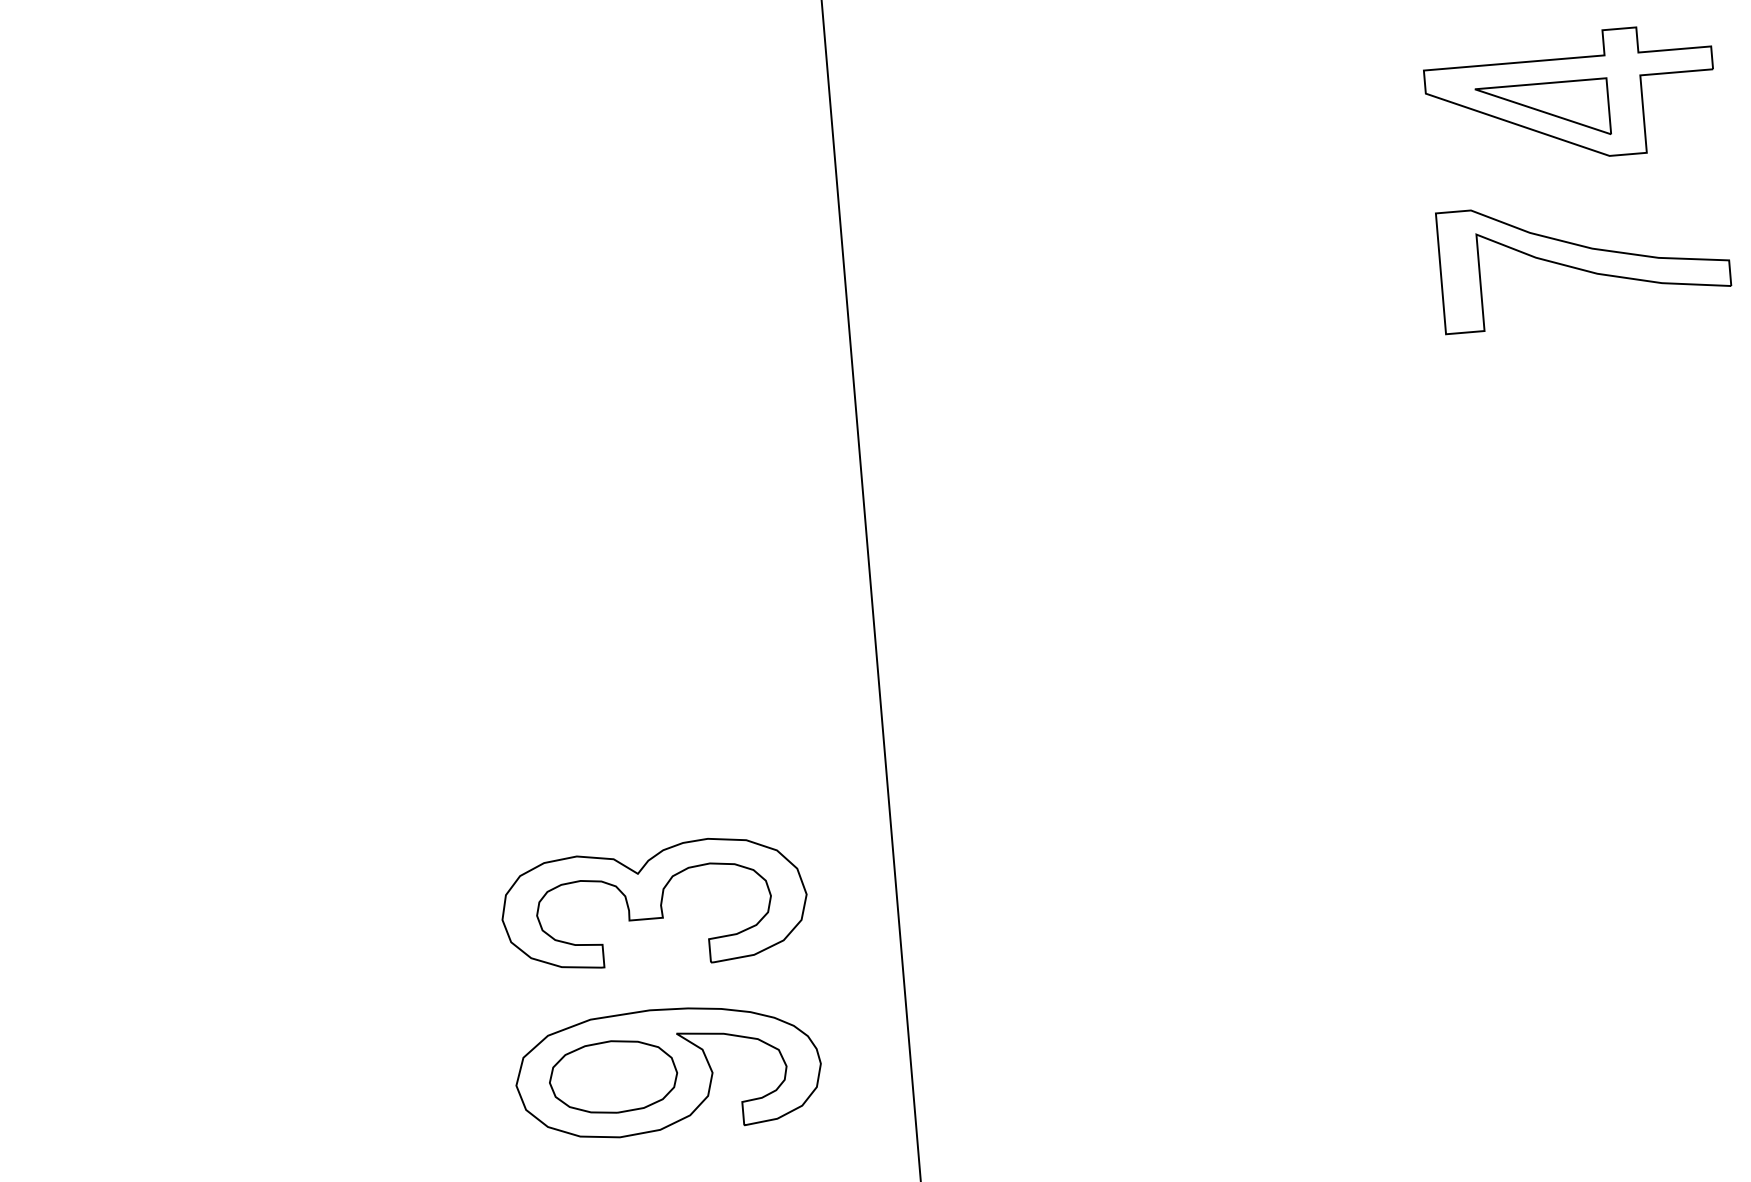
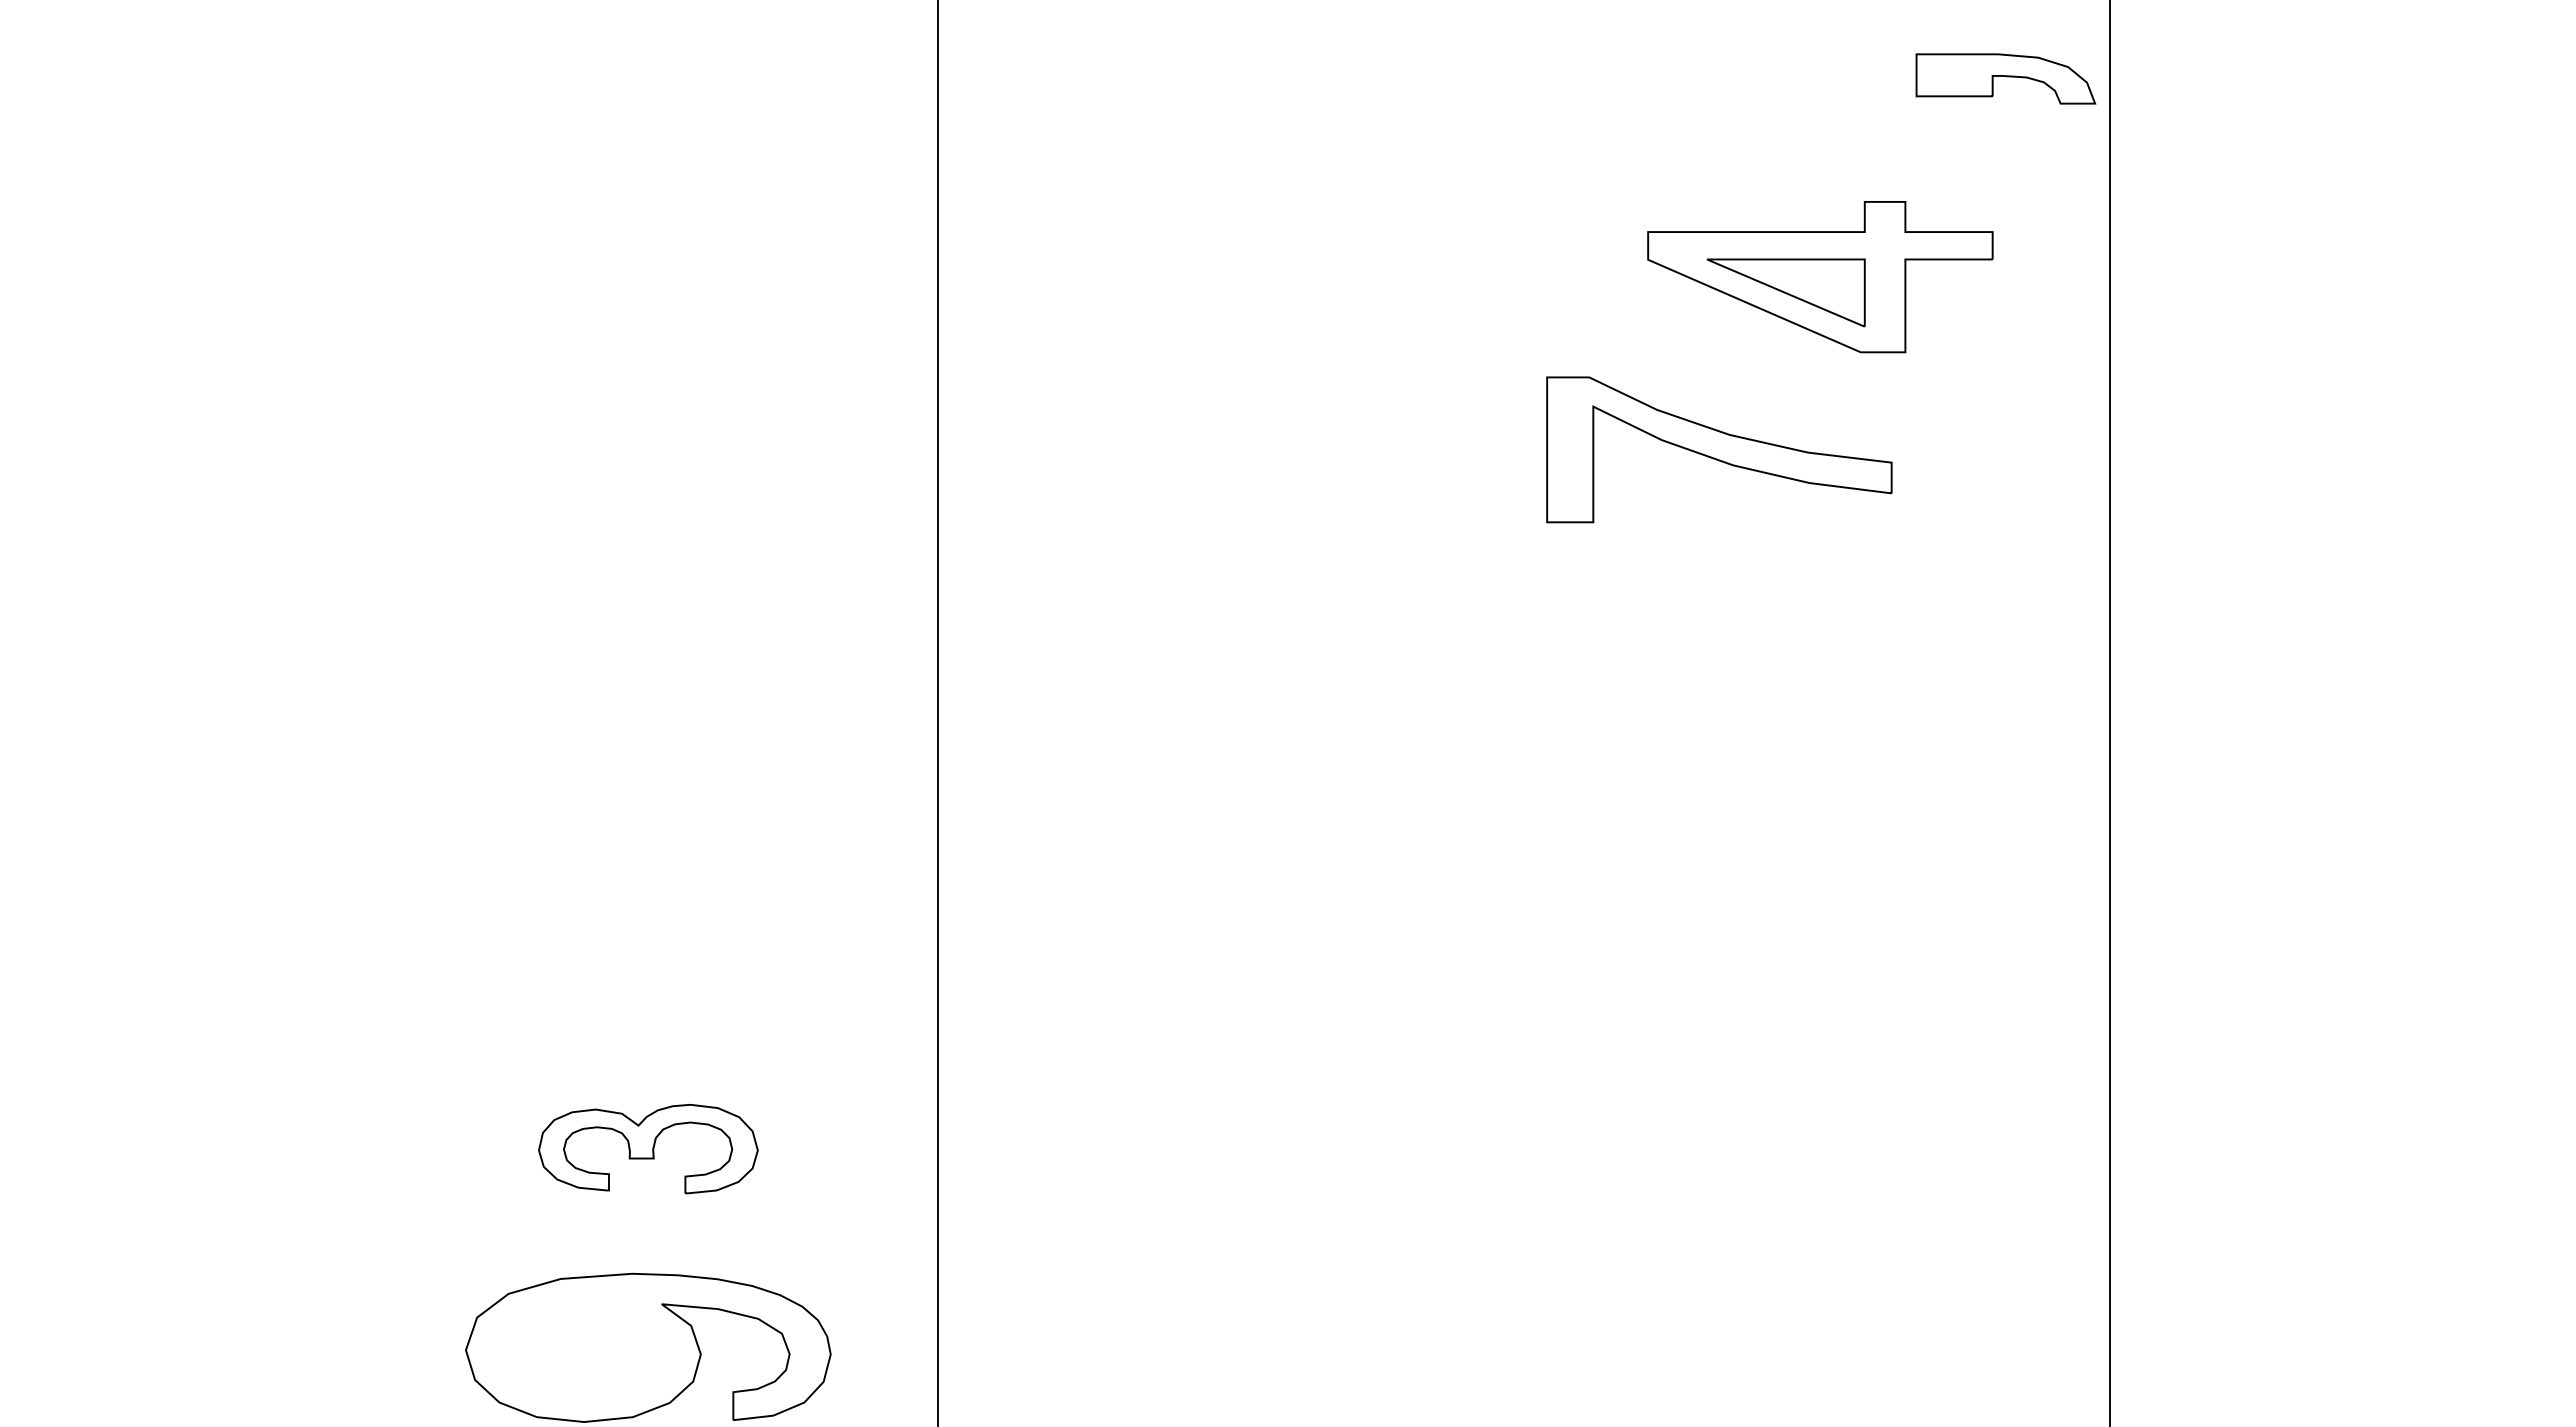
part: (1584, 261) -> (1719, 449), moved
part: (654, 904) -> (648, 1148), size x0.6
part: (613, 1076) -> (582, 1349), removed

